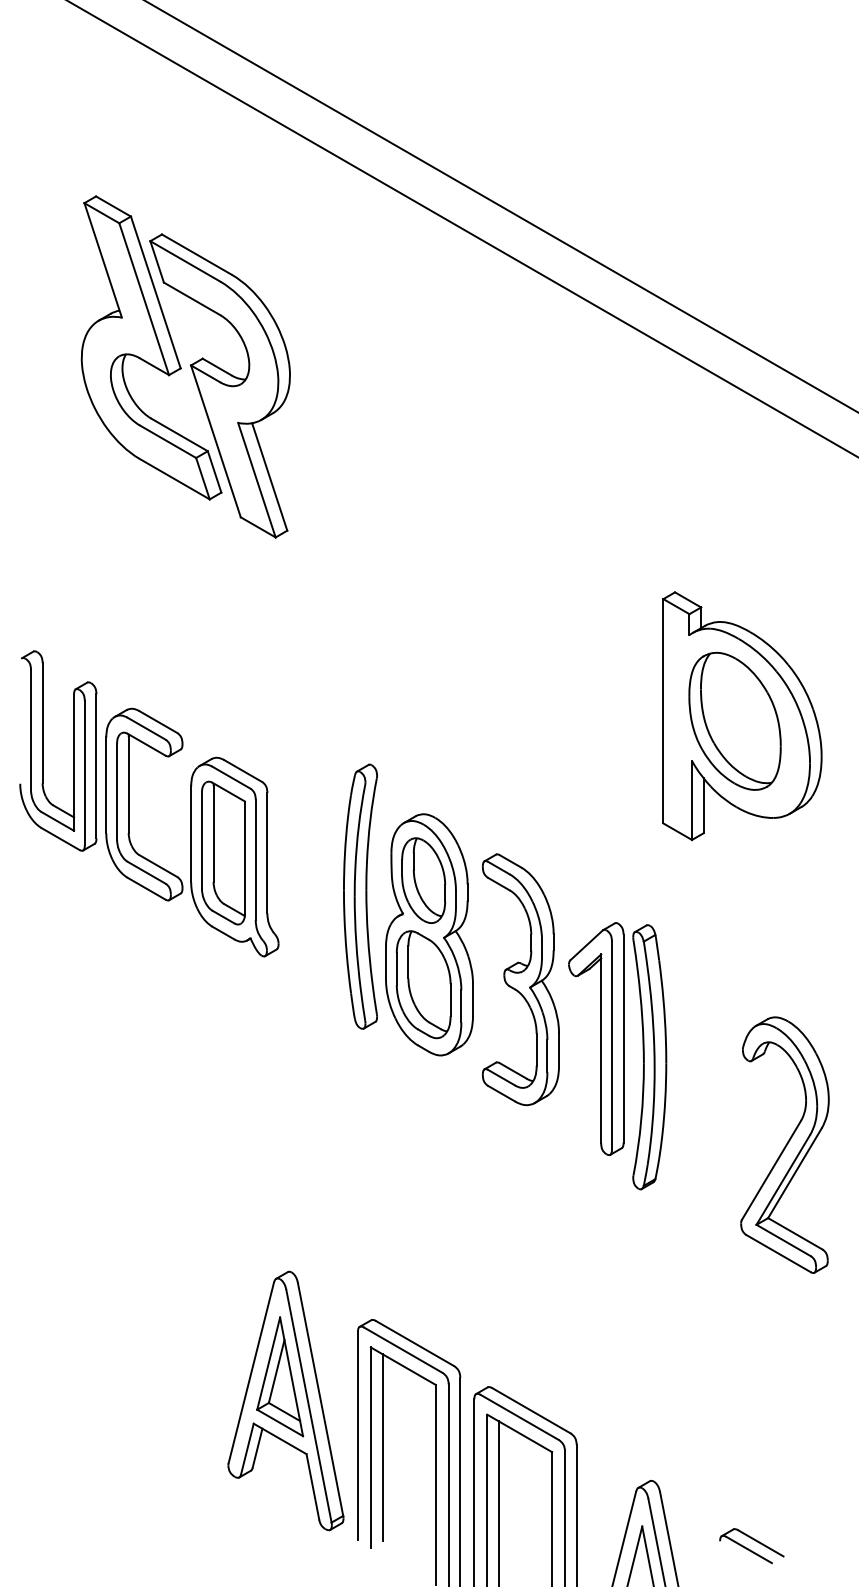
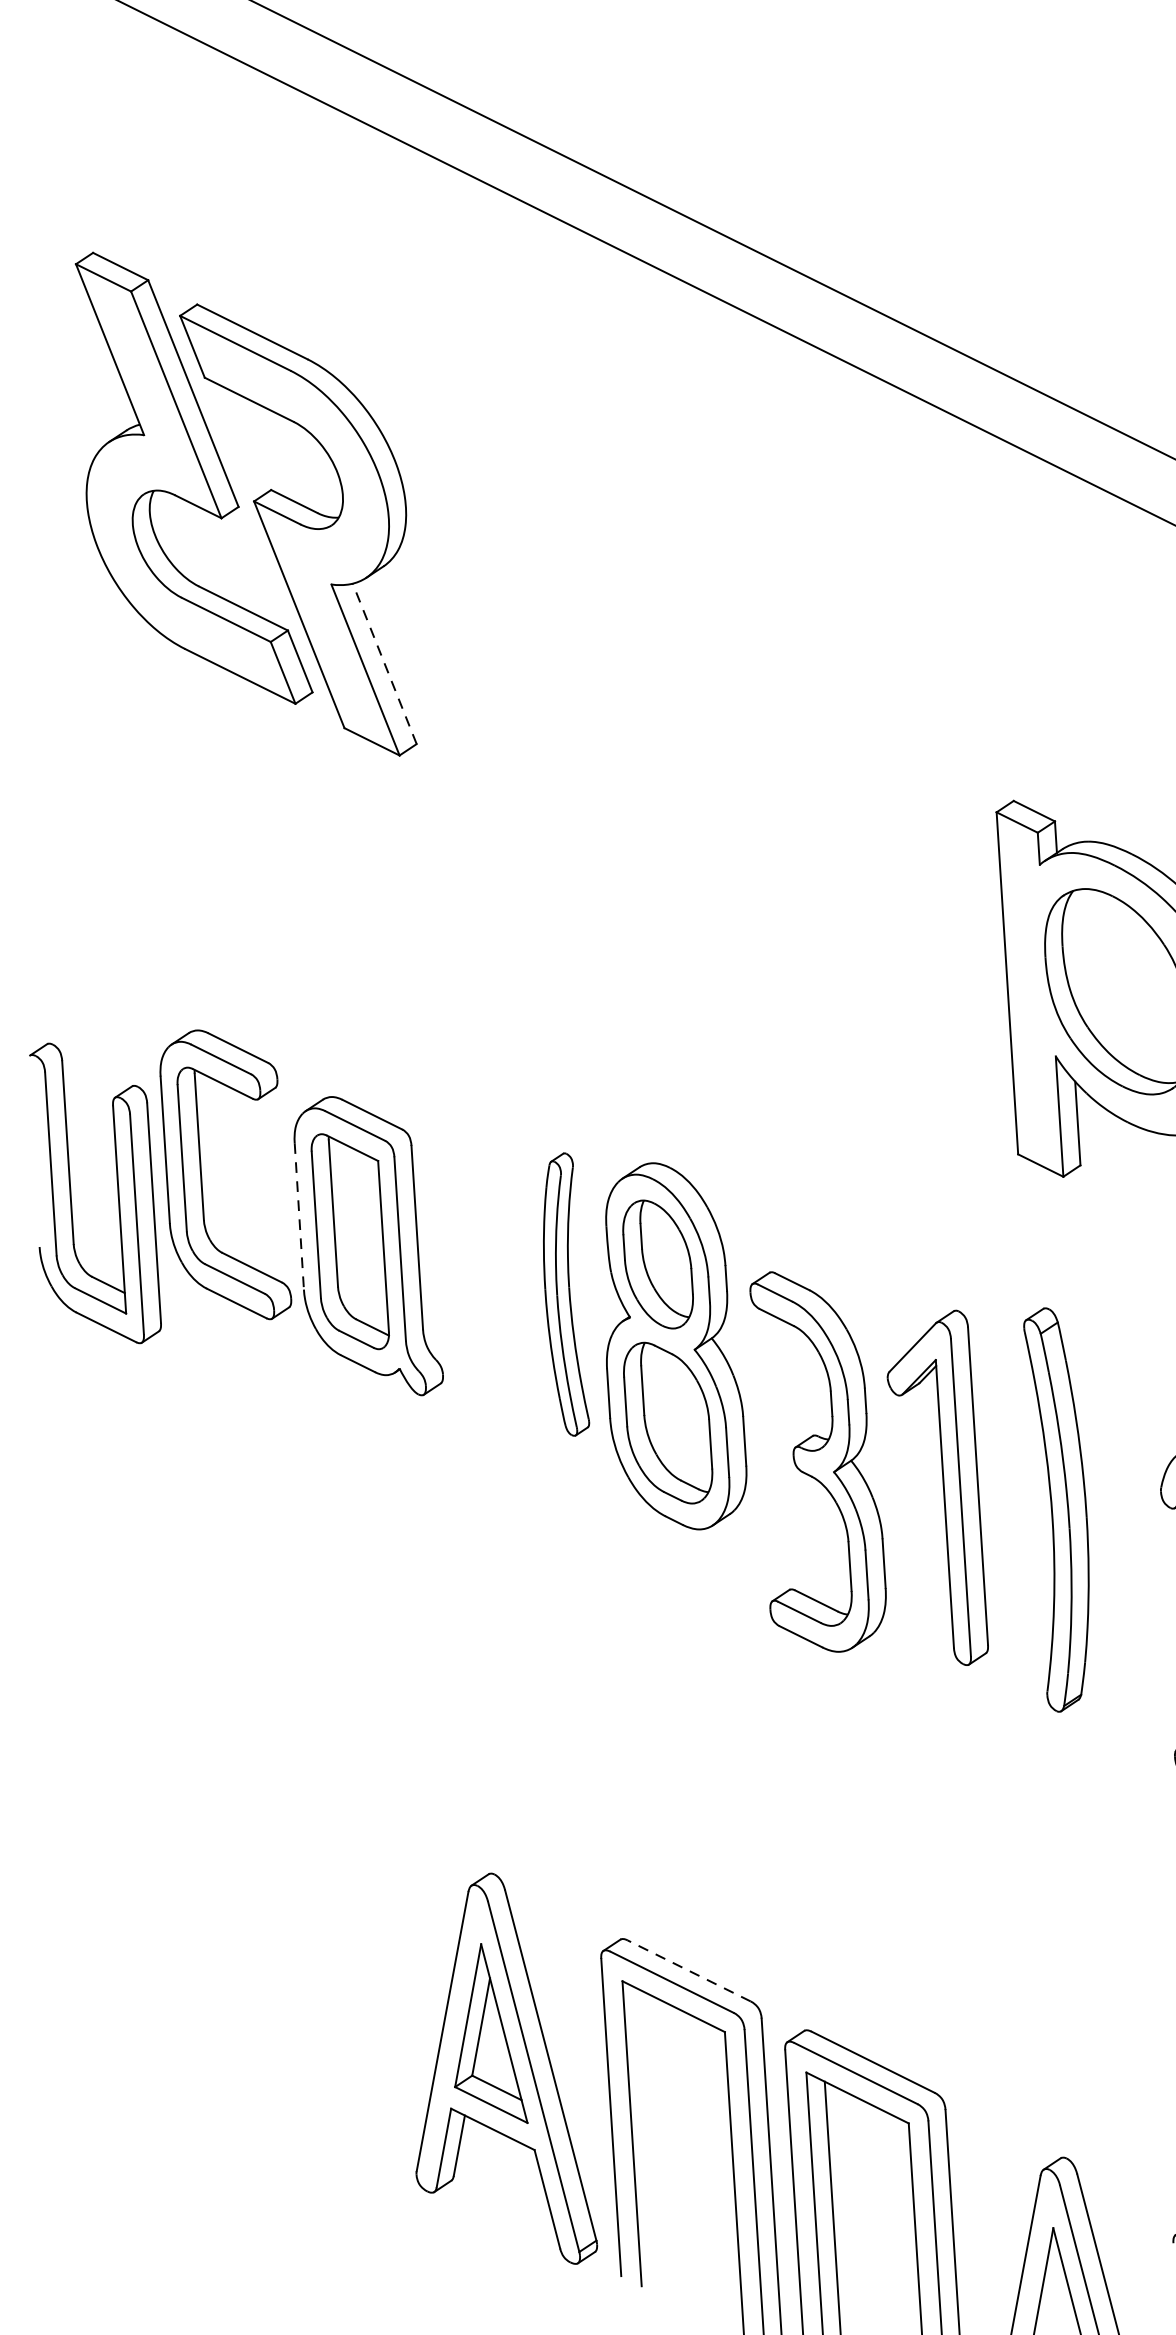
line: (269, 476) -> (384, 663), solid -> dashed
part: (43, 750) -> (71, 1194), moved
line: (191, 834) -> (299, 1216), solid -> dashed
part: (360, 896) -> (563, 1294), size x0.7
part: (520, 979) -> (818, 1460), moved
part: (649, 1057) -> (1060, 1509), moved
line: (414, 1343) -> (688, 1971), solid -> dashed
line: (382, 1447) -> (649, 2132), removed

